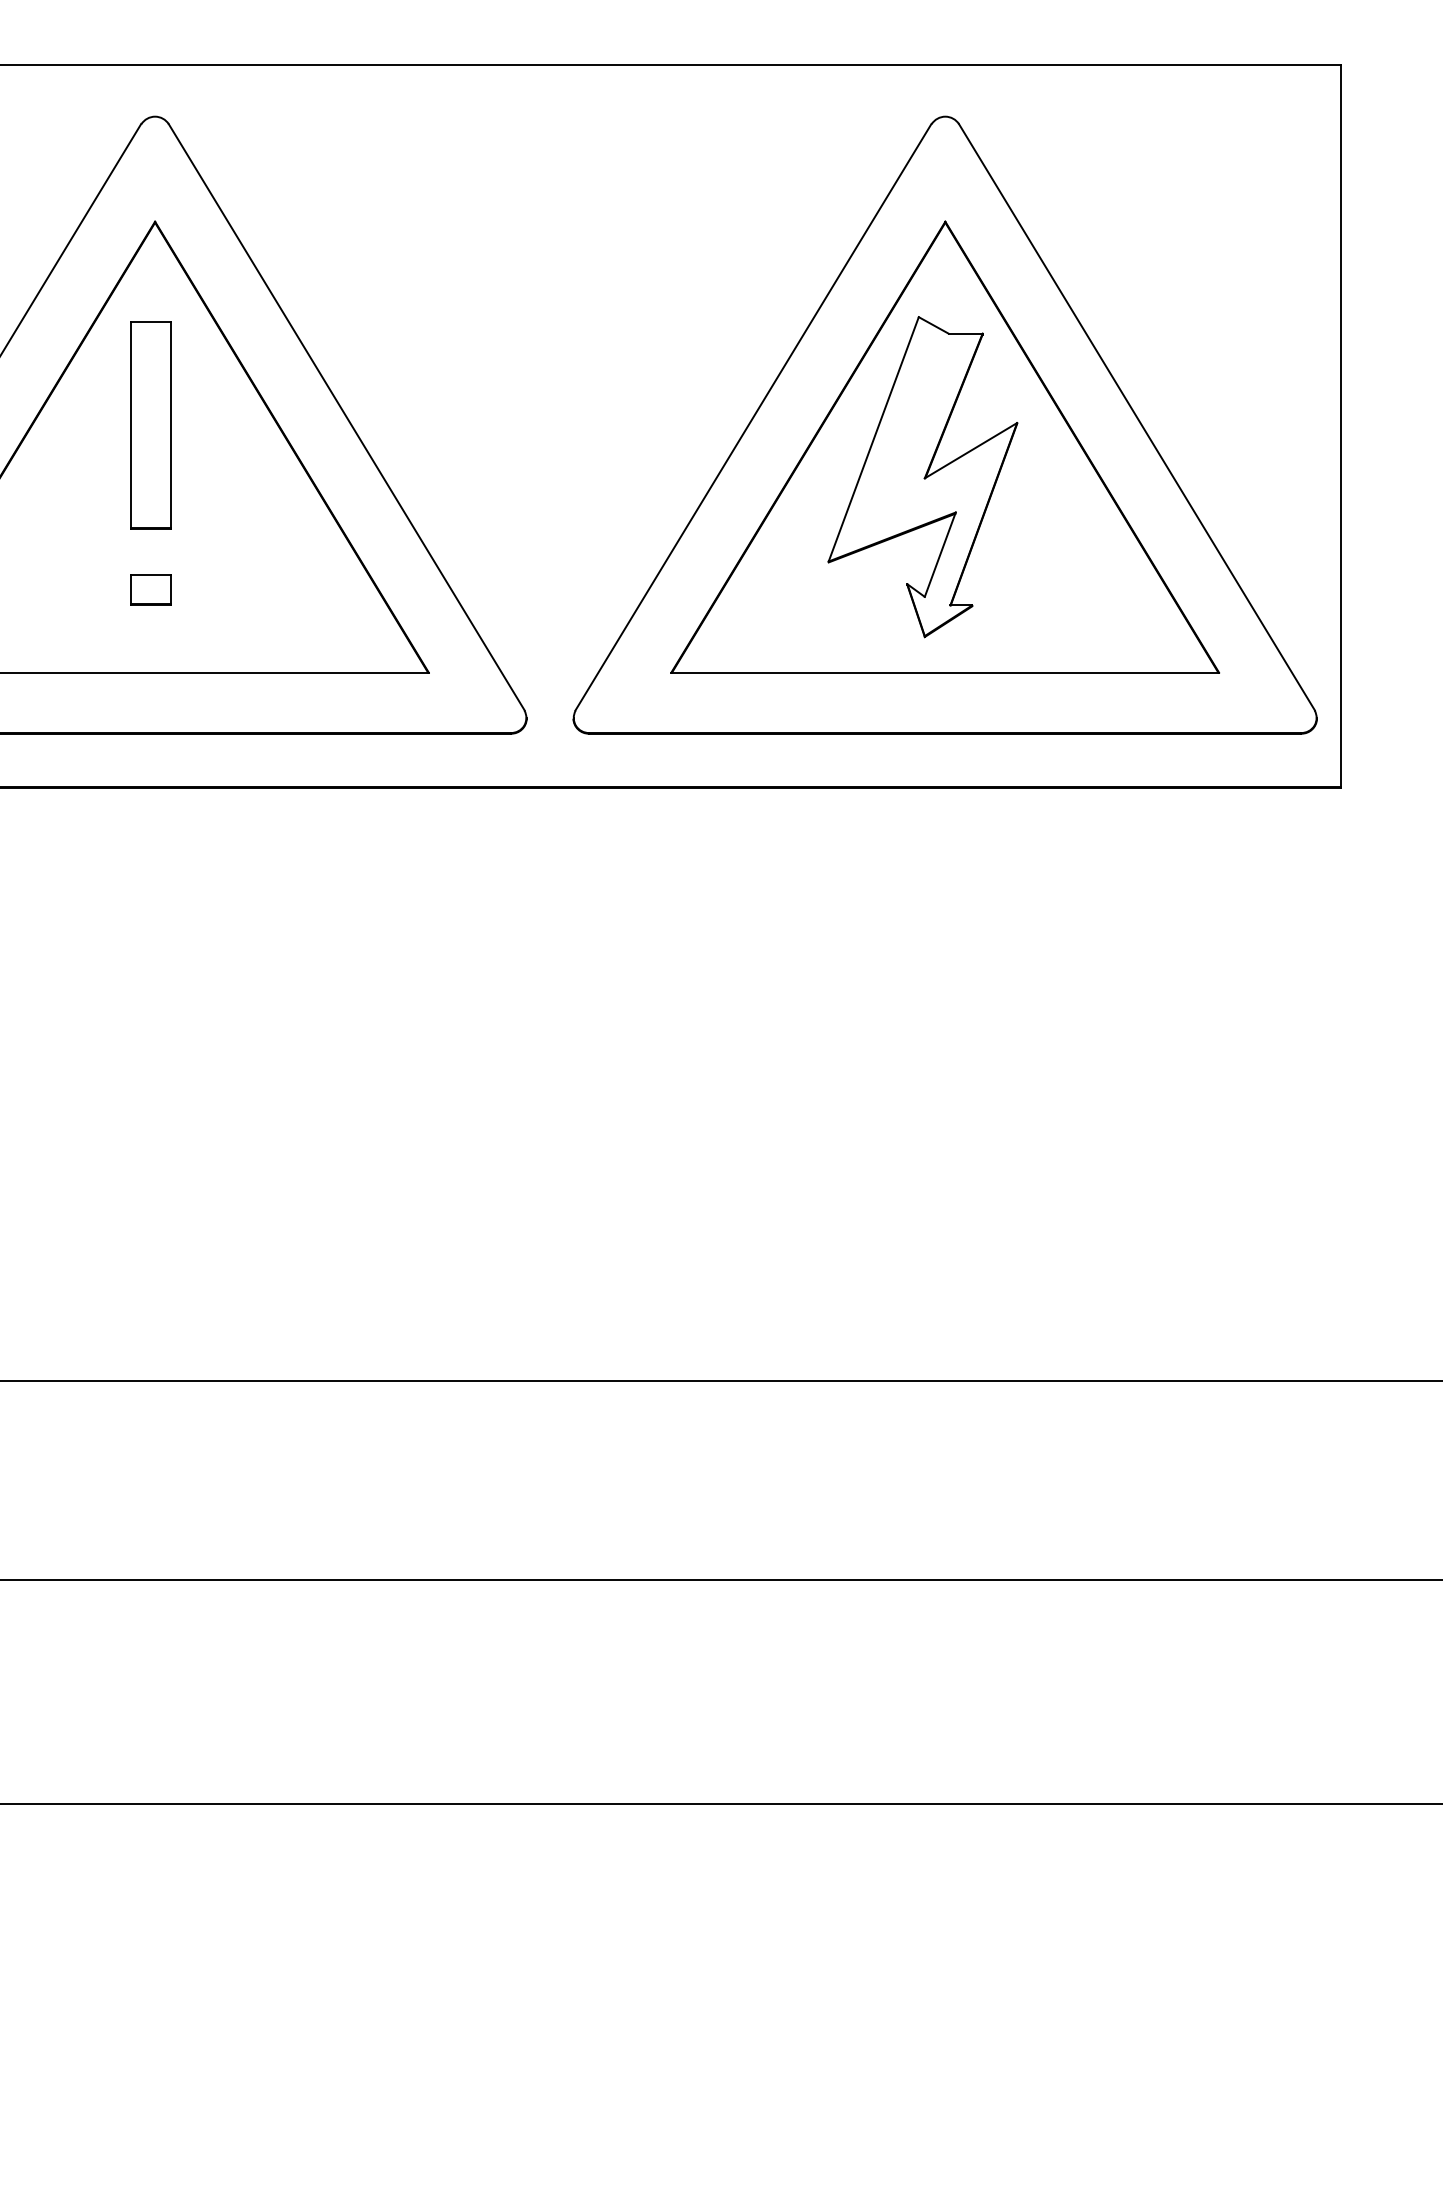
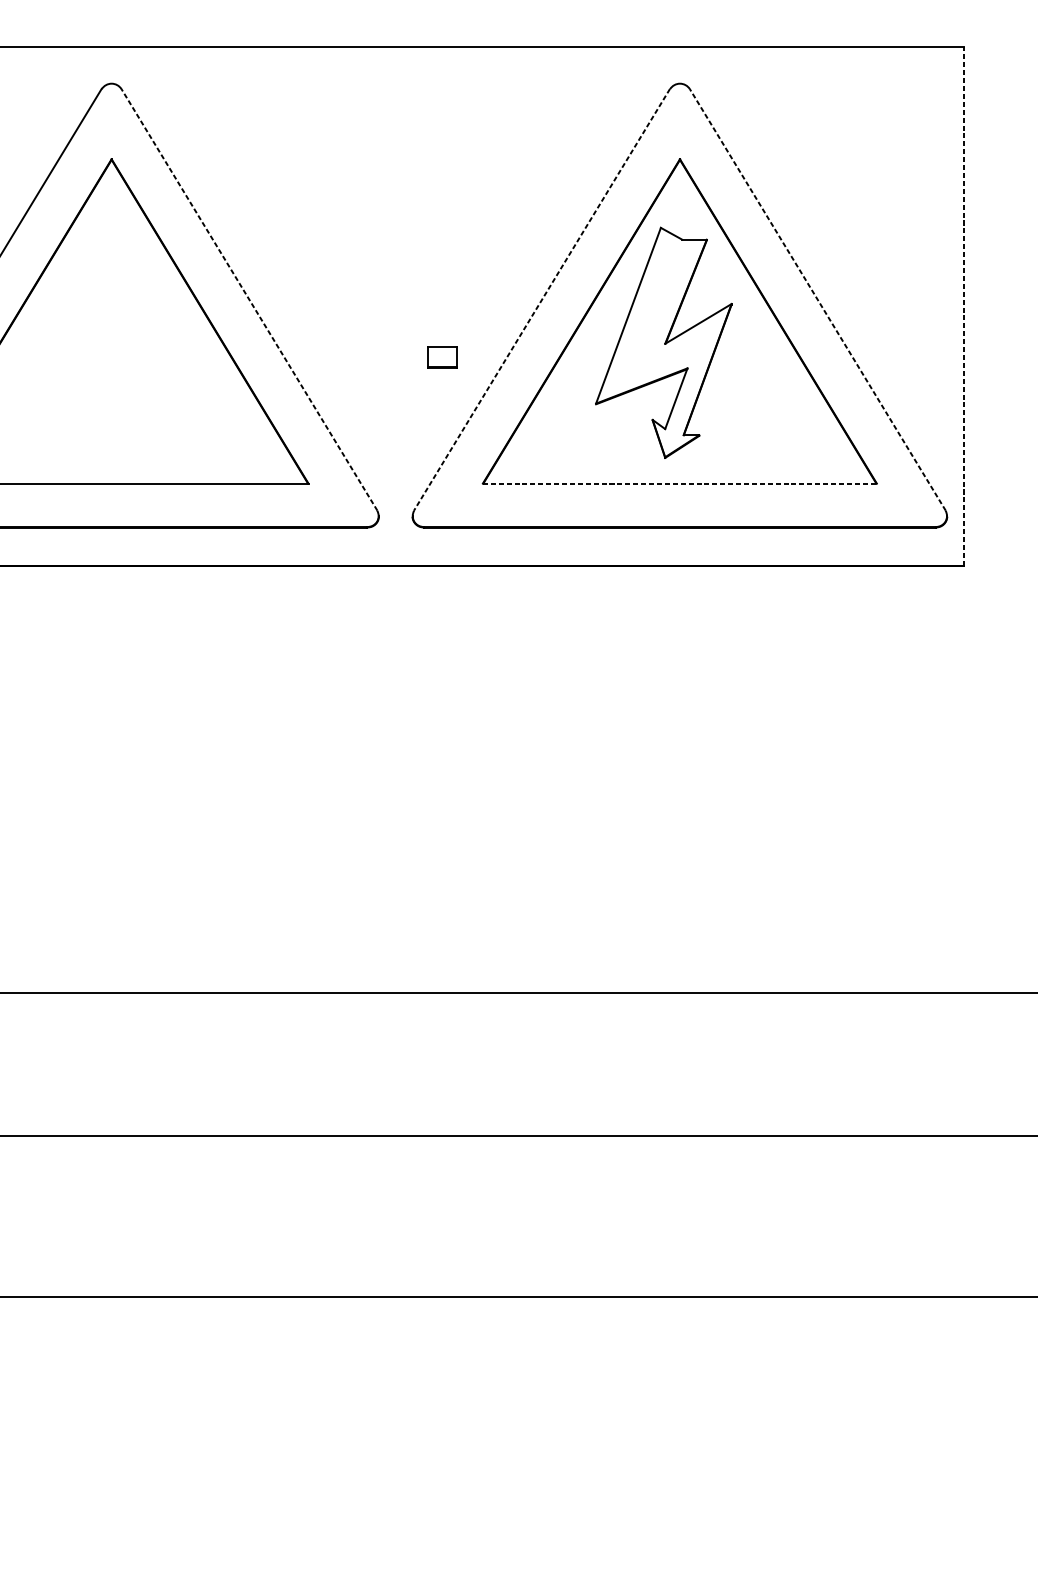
line: (346, 417) -> (249, 300), solid -> dashed
line: (753, 417) -> (542, 300), solid -> dashed
line: (1136, 417) -> (817, 300), solid -> dashed
part: (150, 425) -> (108, 305), removed
line: (1340, 426) -> (964, 306), solid -> dashed
part: (150, 589) -> (442, 356), moved
line: (945, 672) -> (680, 483), solid -> dashed

